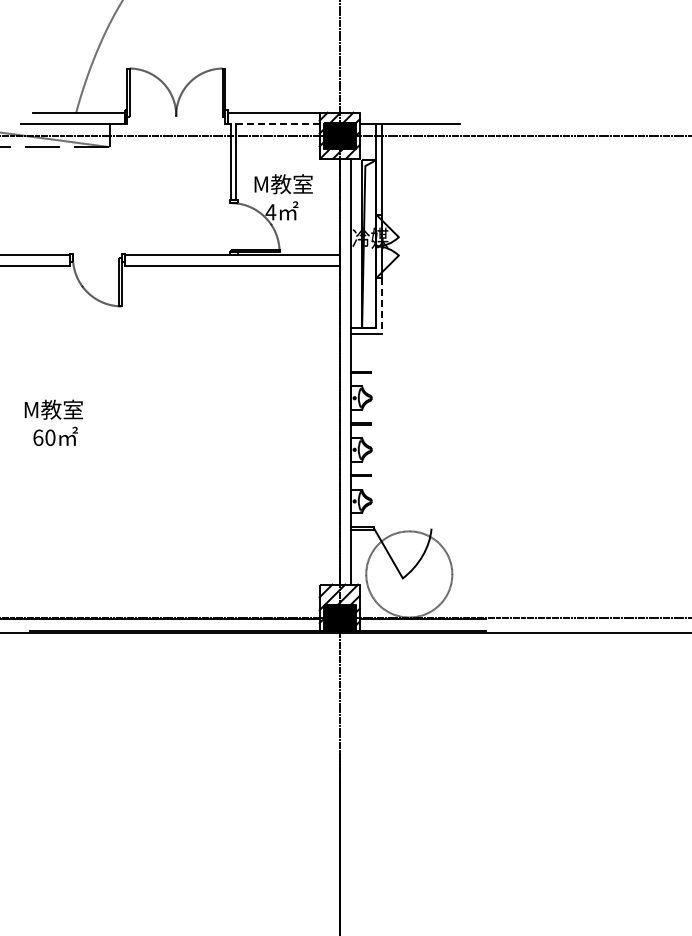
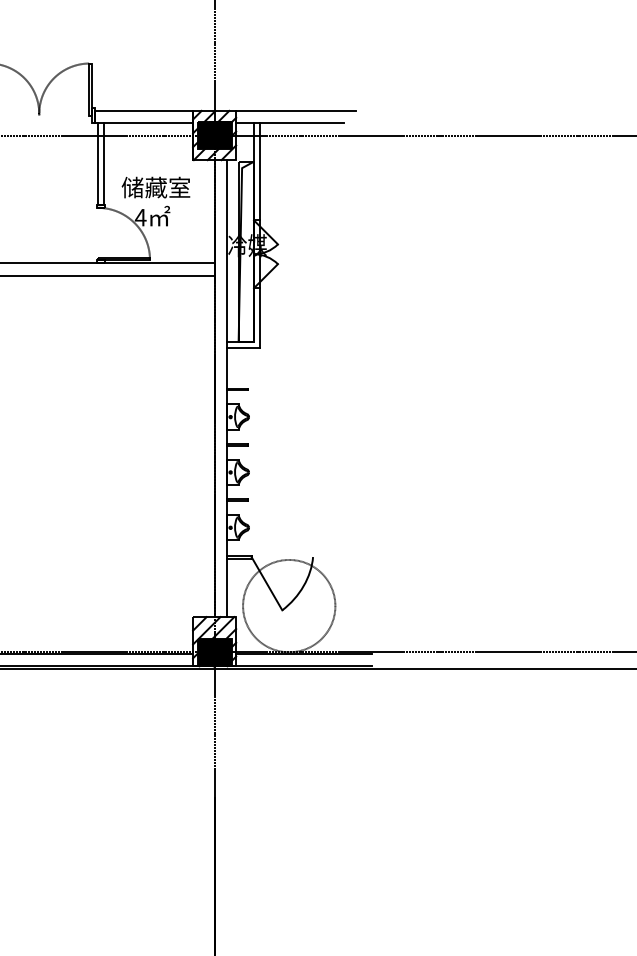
line: (415, 112) -> (295, 110), added
line: (273, 124) -> (143, 123), dashed -> solid
text: (284, 184) -> (155, 187), M教室 -> 储藏室
line: (382, 305) -> (260, 317), dashed -> solid

